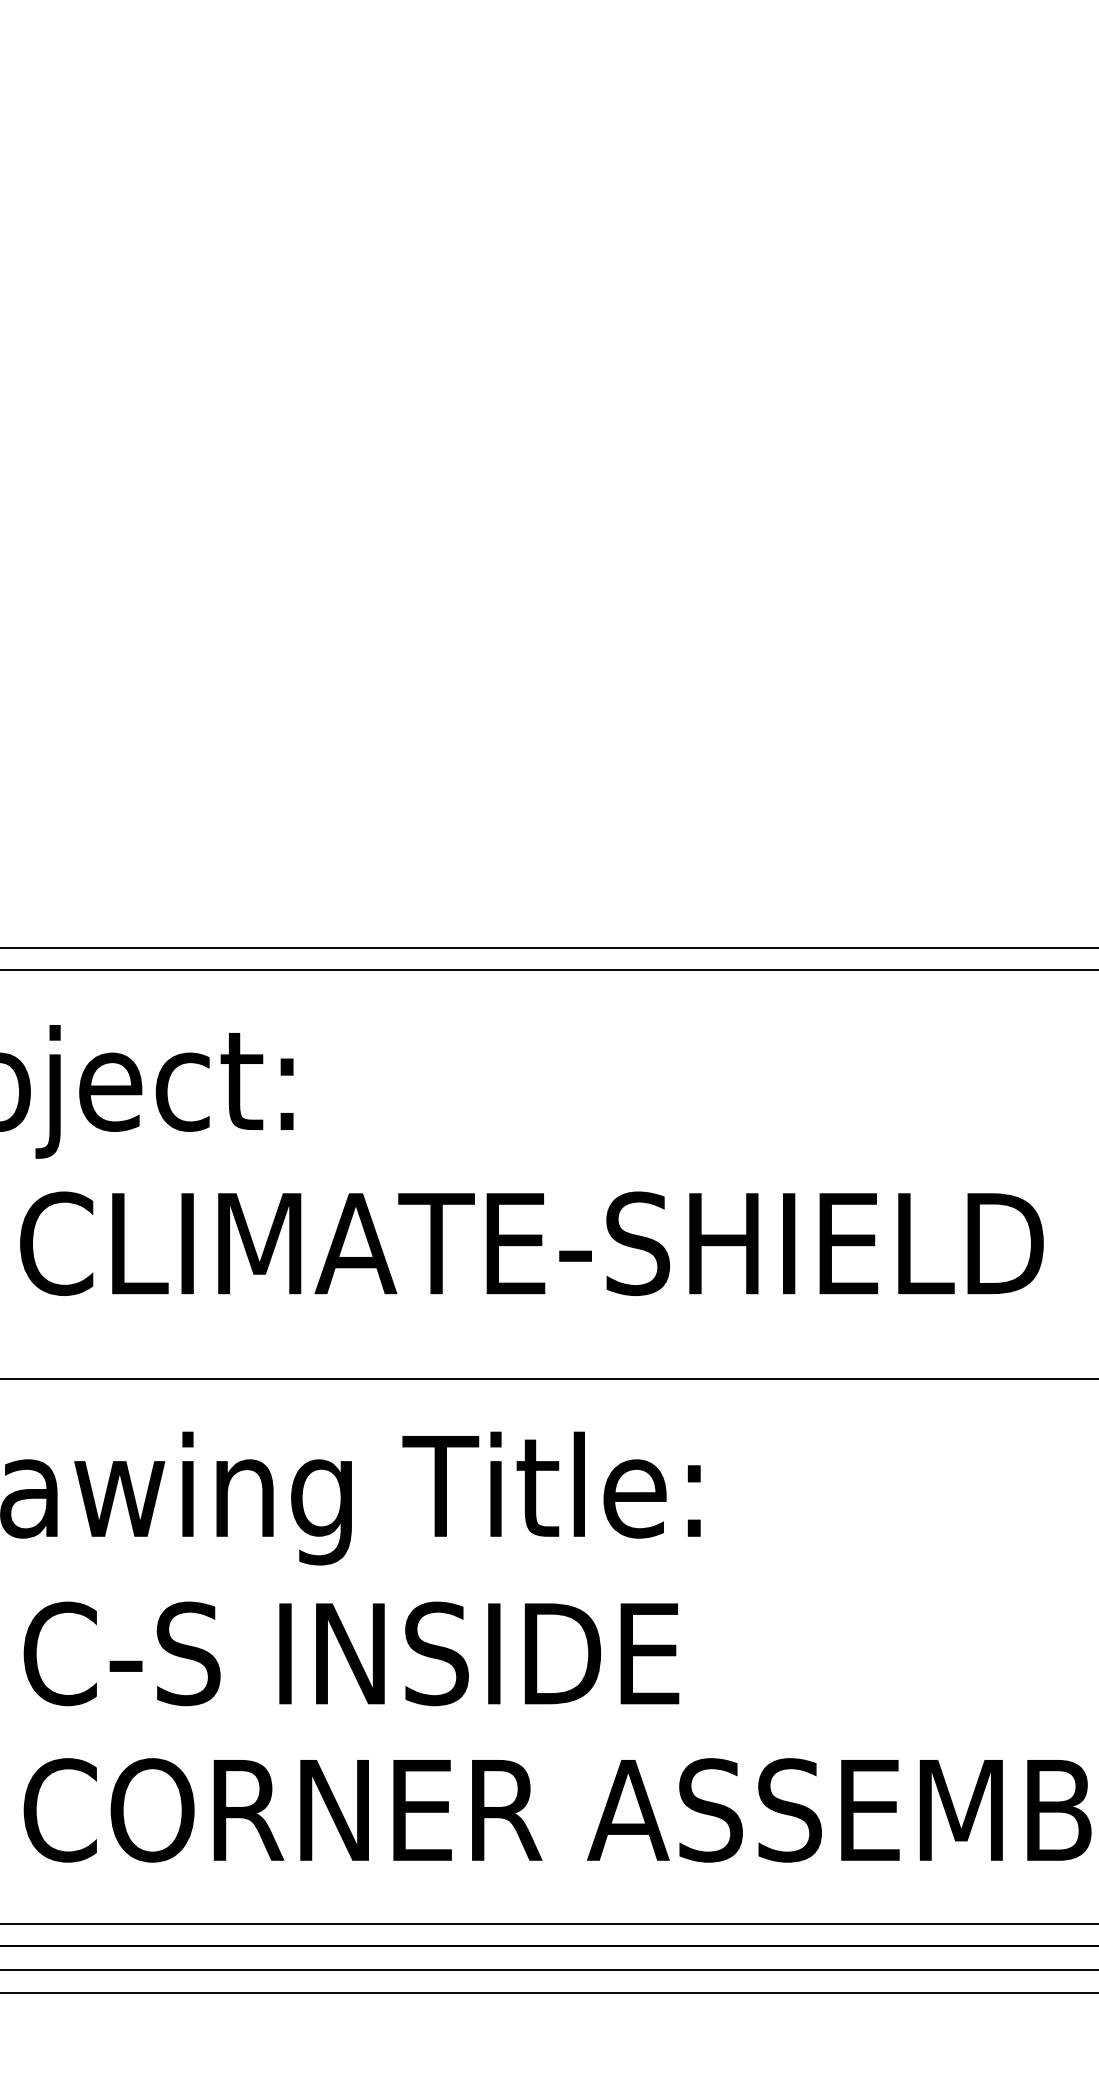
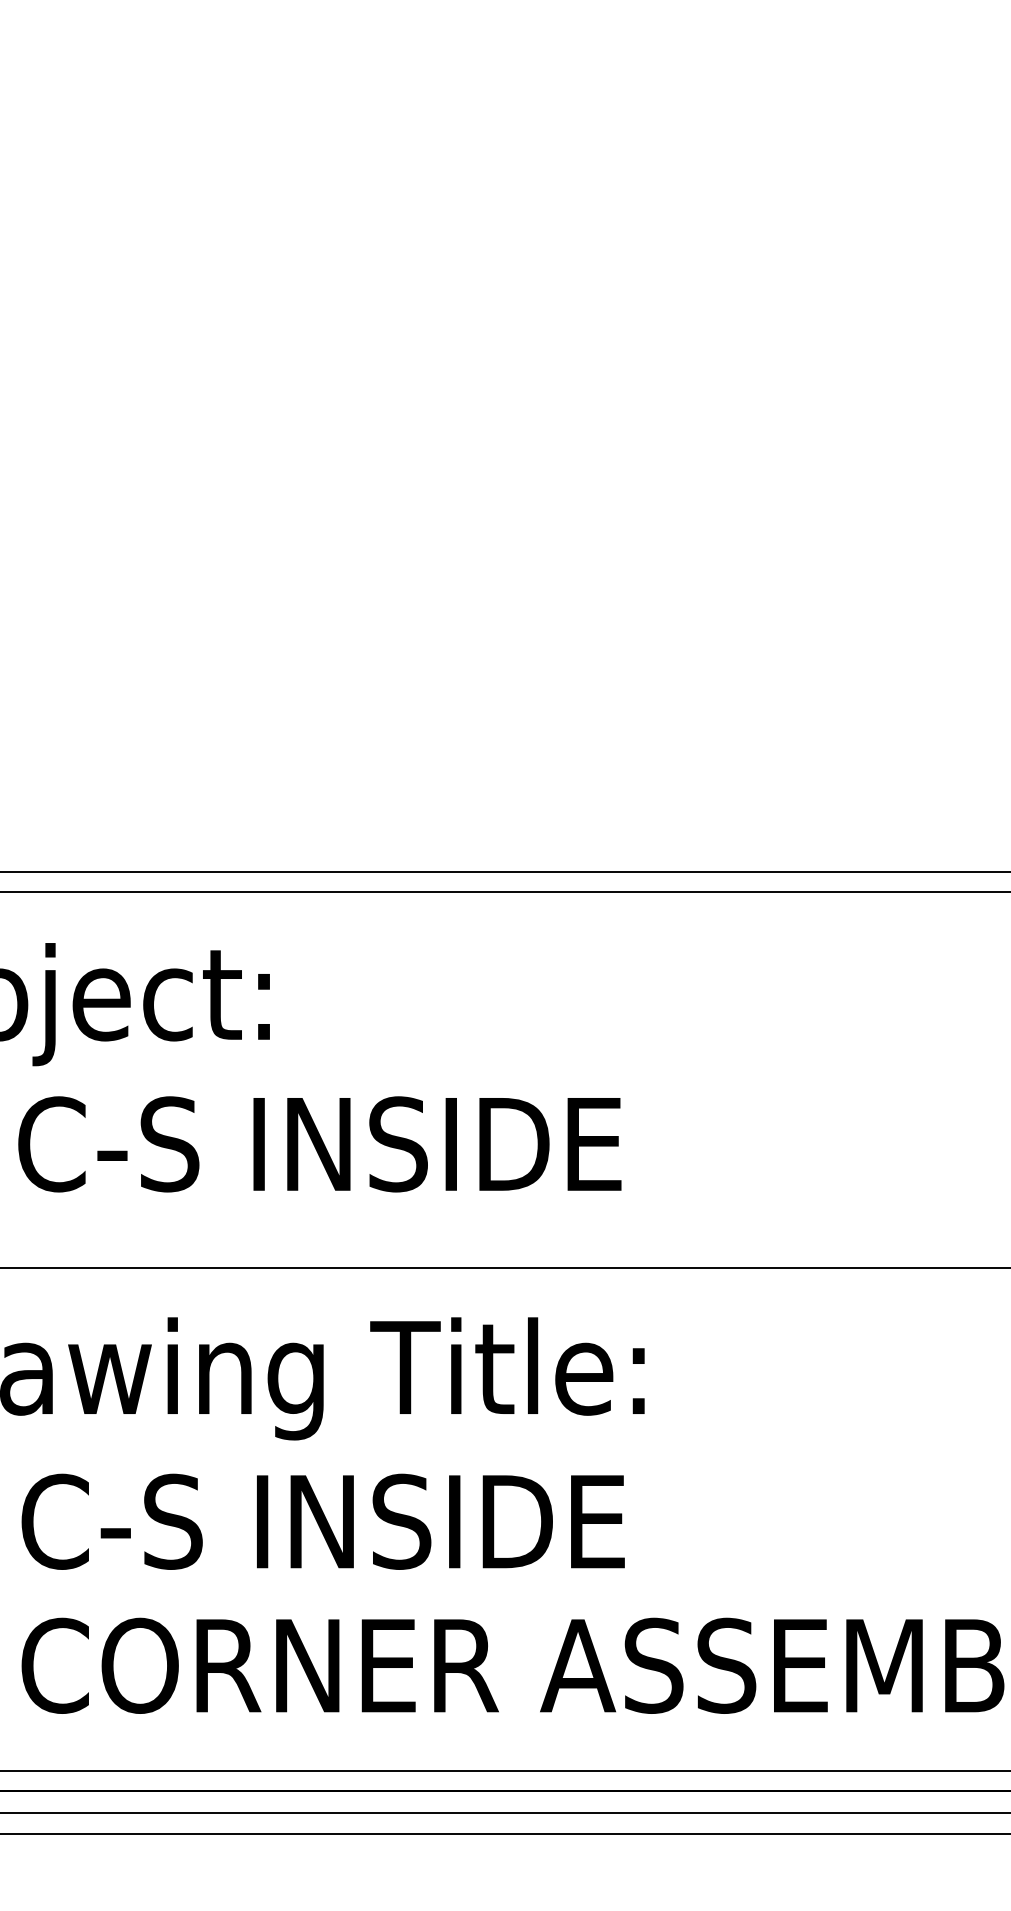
text: (574, 1243) -> (528, 1144), CLIMATE-SHIELD -> C-S INSIDE

